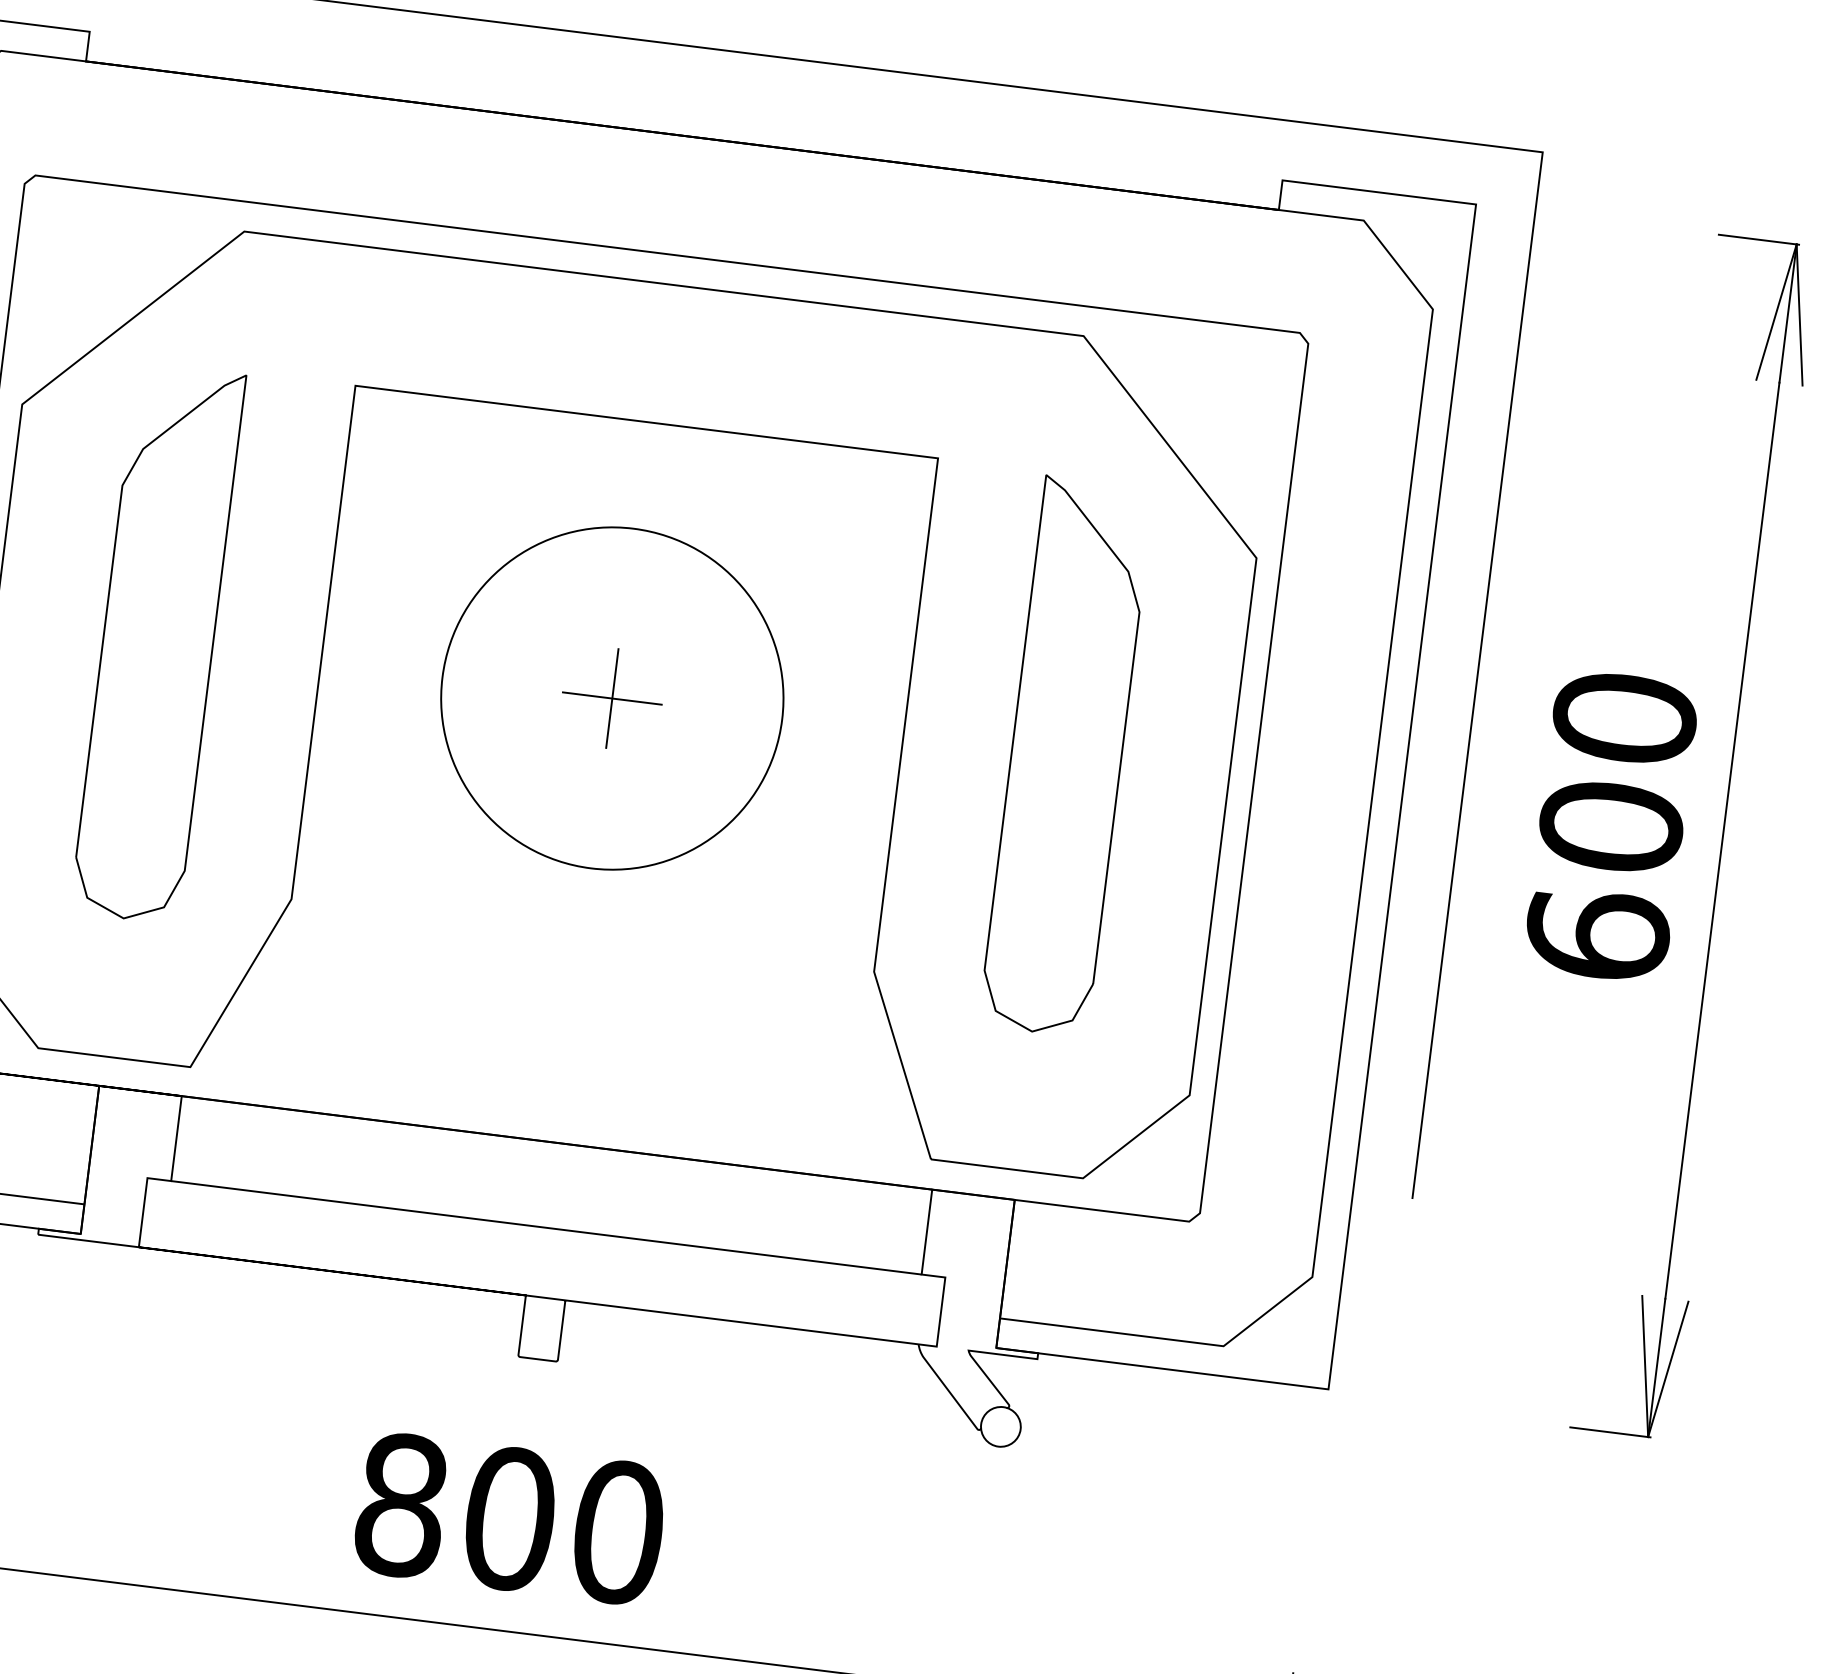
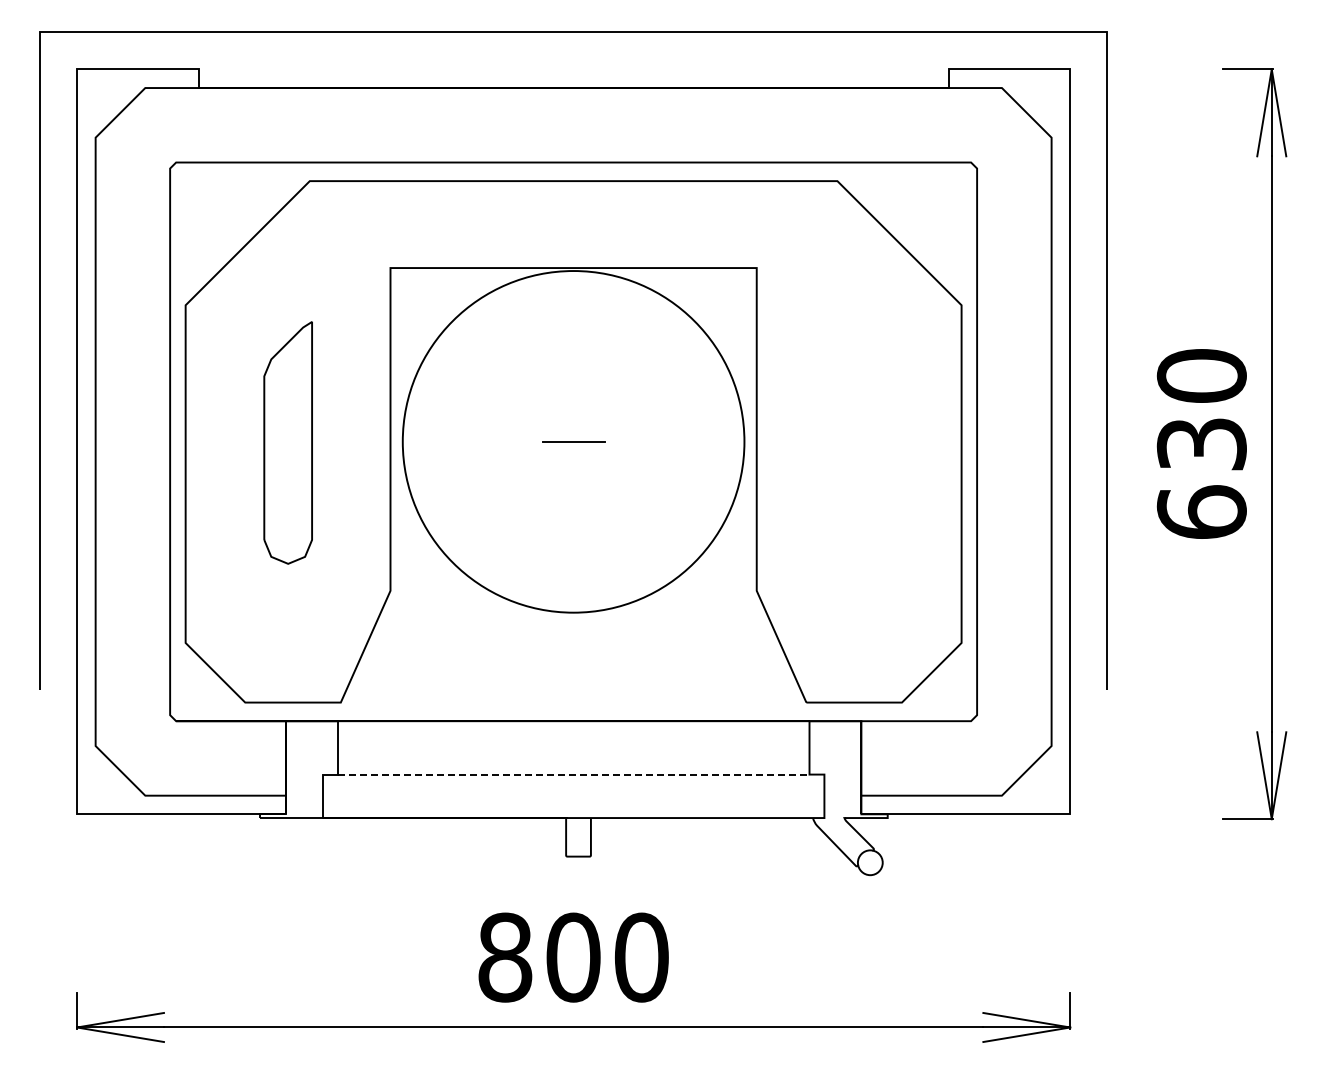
part: (158, 643) -> (288, 442), size x0.7
circle: (612, 697) -> (573, 441), size x1.6
line: (612, 697) -> (573, 441), removed
part: (1066, 756) -> (859, 442), removed
text: (1610, 827) -> (1201, 444), 600 -> 630
line: (546, 1227) -> (573, 774), solid -> dashed

